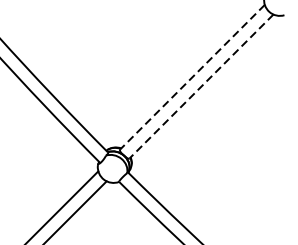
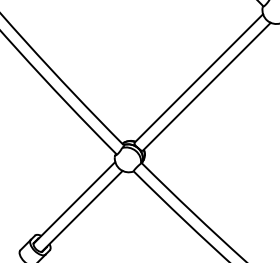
line: (192, 77) -> (198, 78), dashed -> solid
line: (201, 87) -> (206, 87), dashed -> solid

